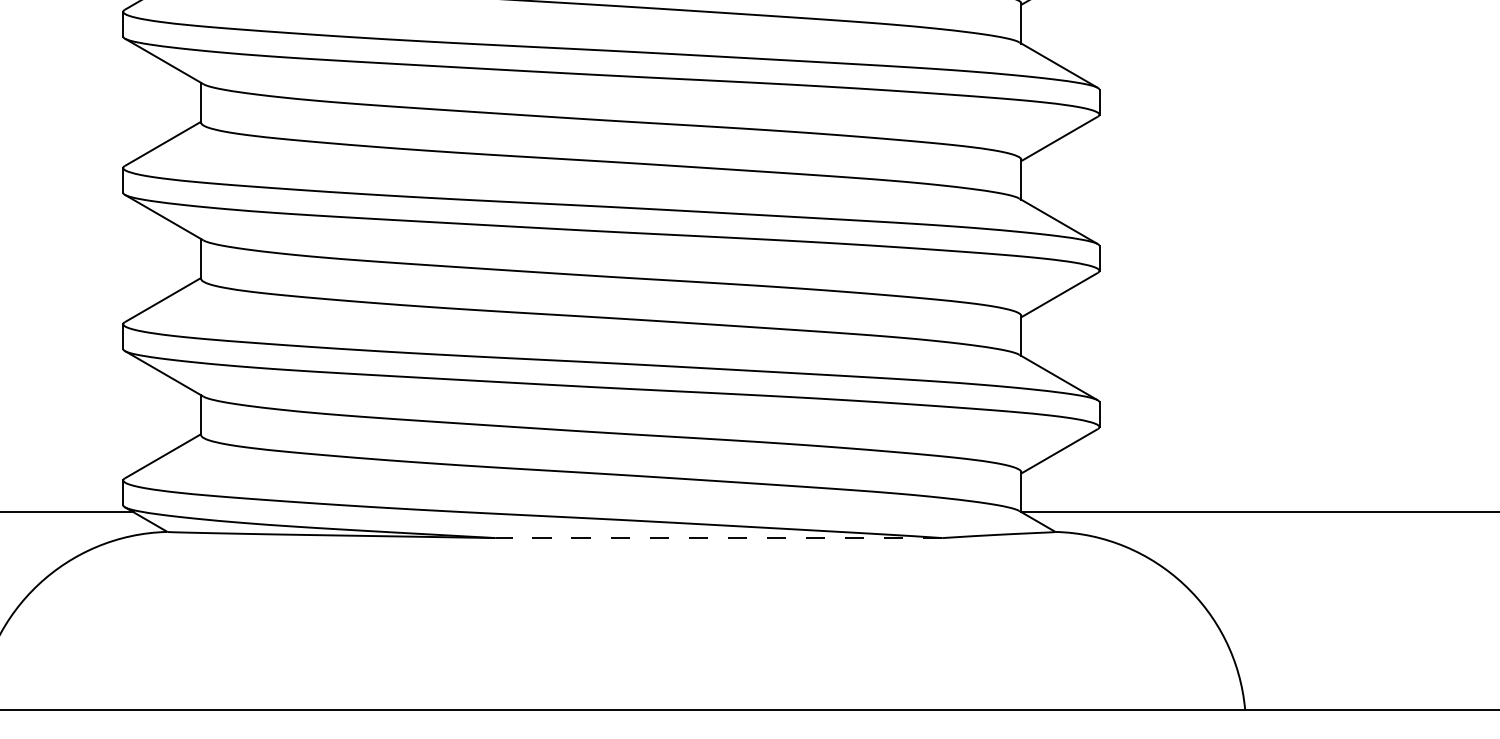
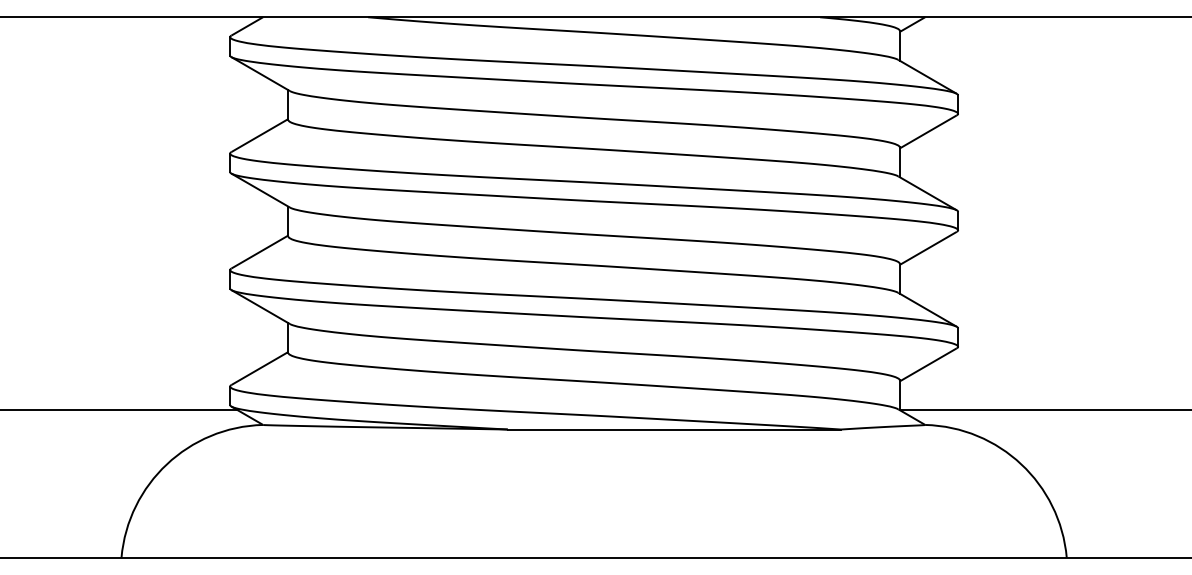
line: (719, 538) -> (674, 429), dashed -> solid

